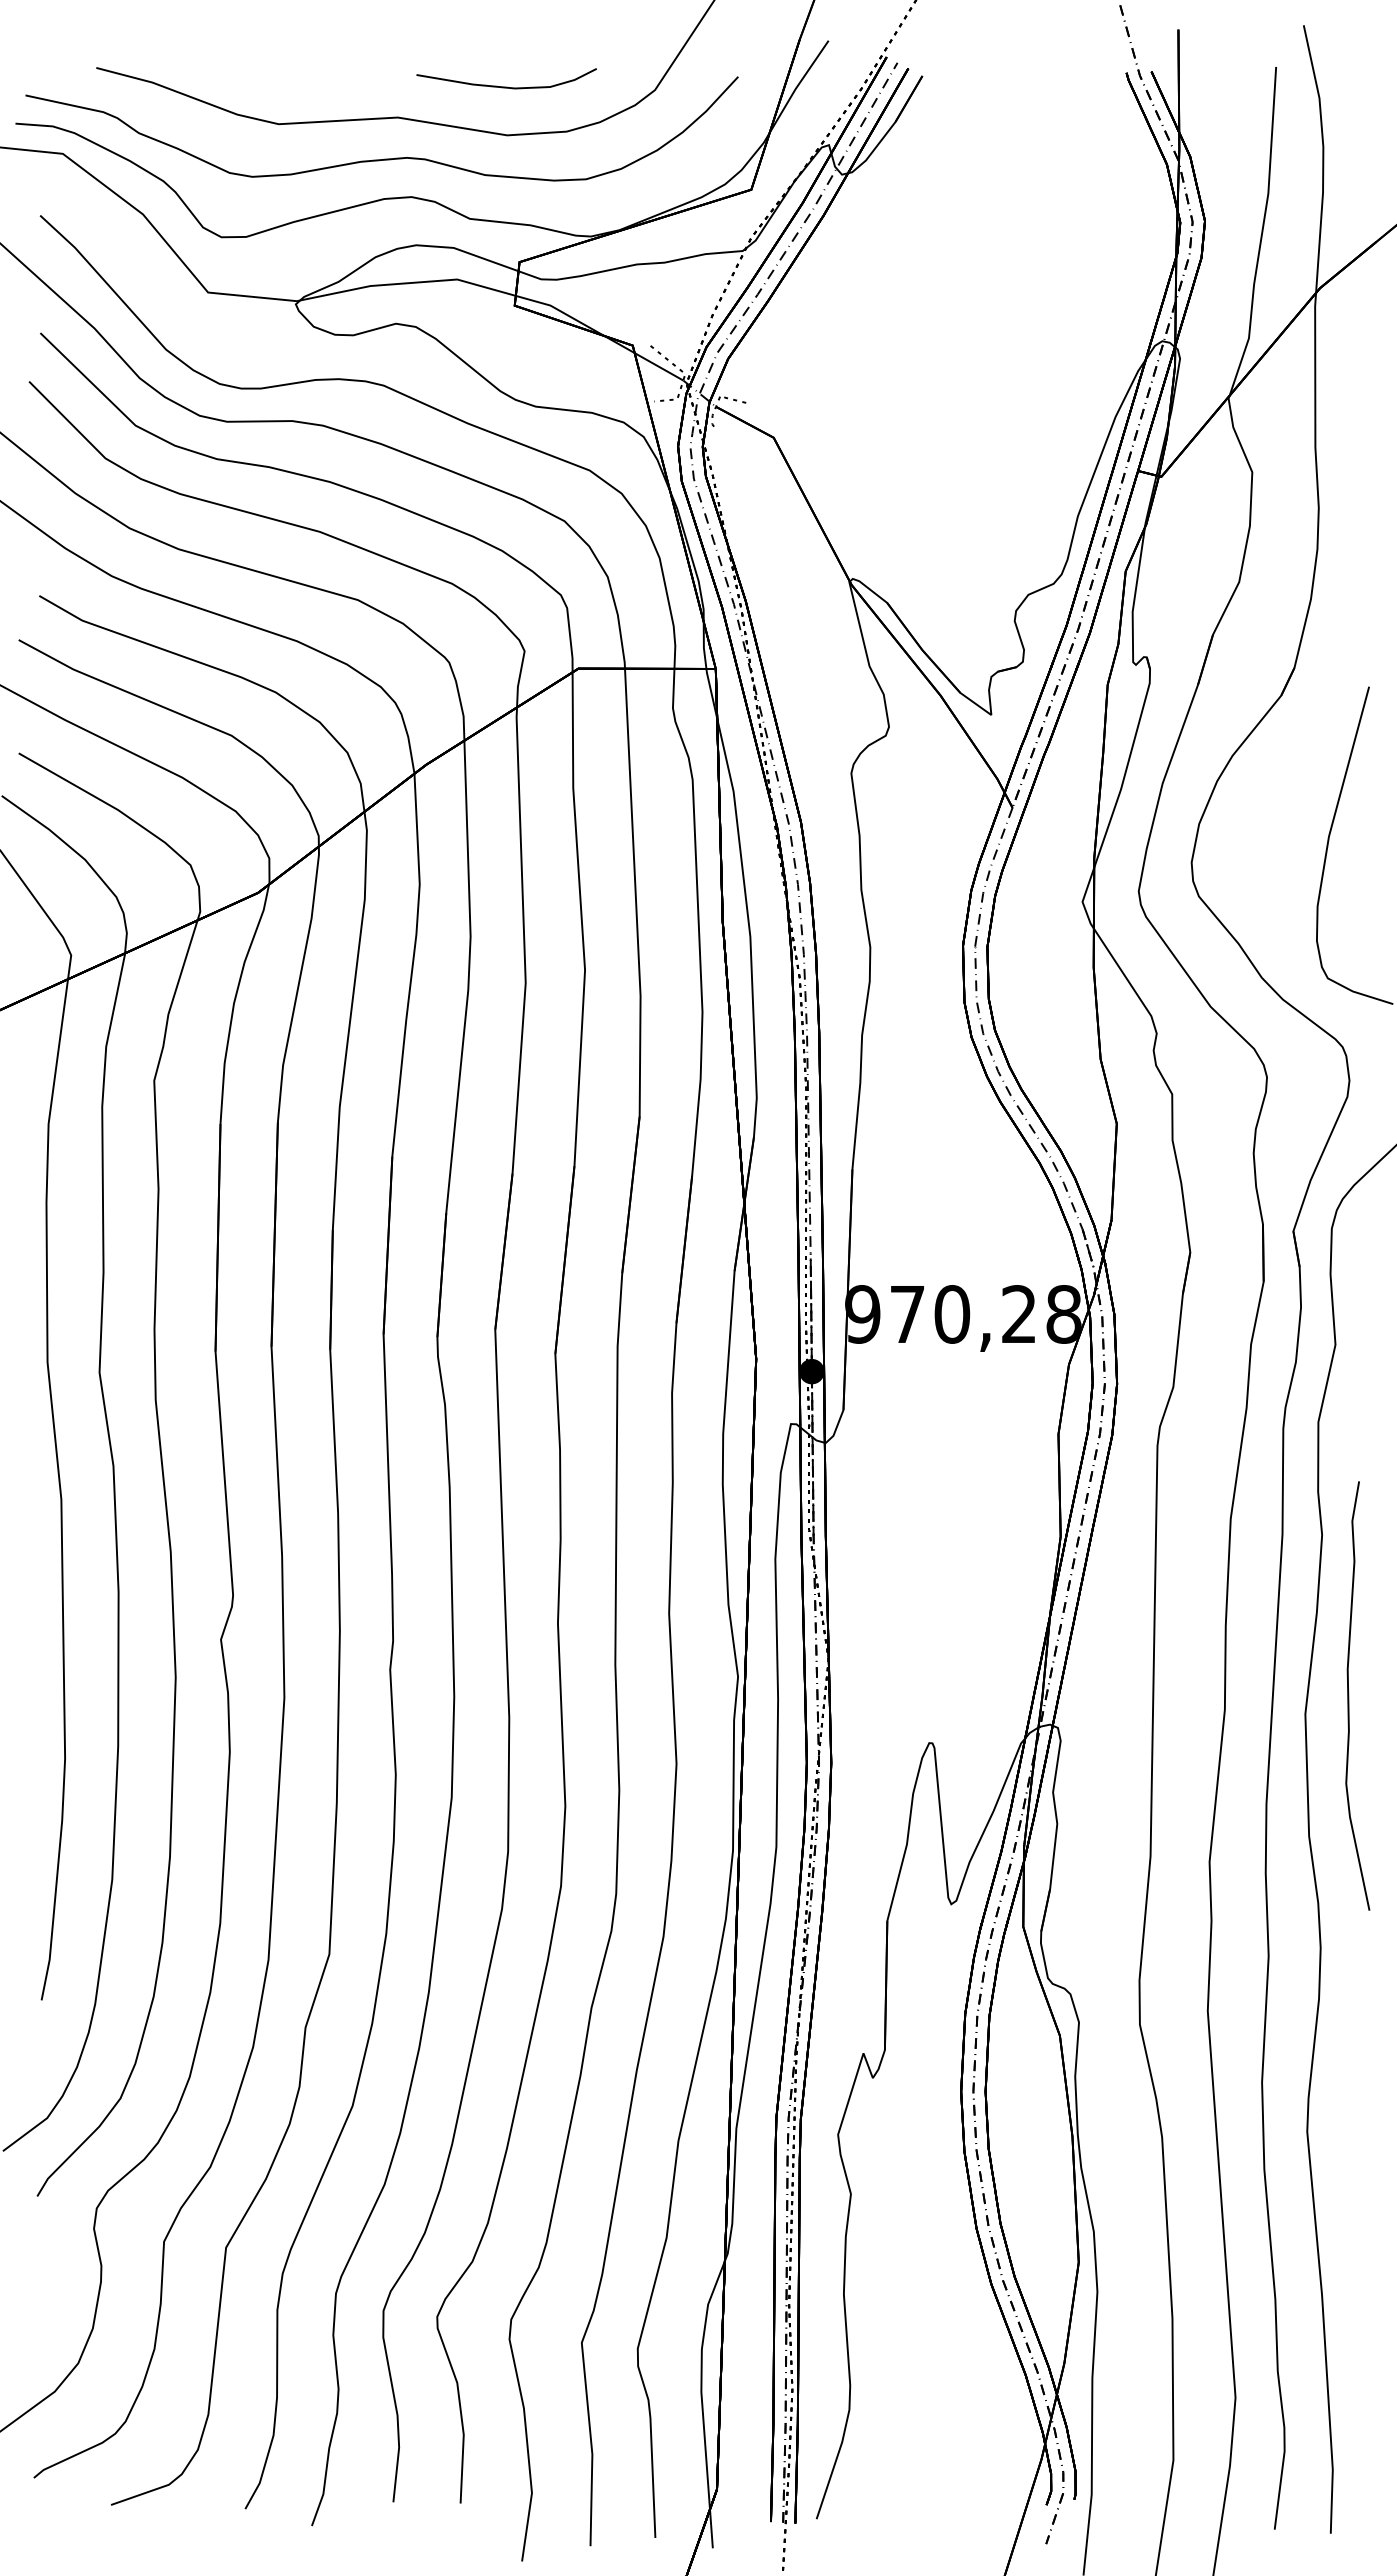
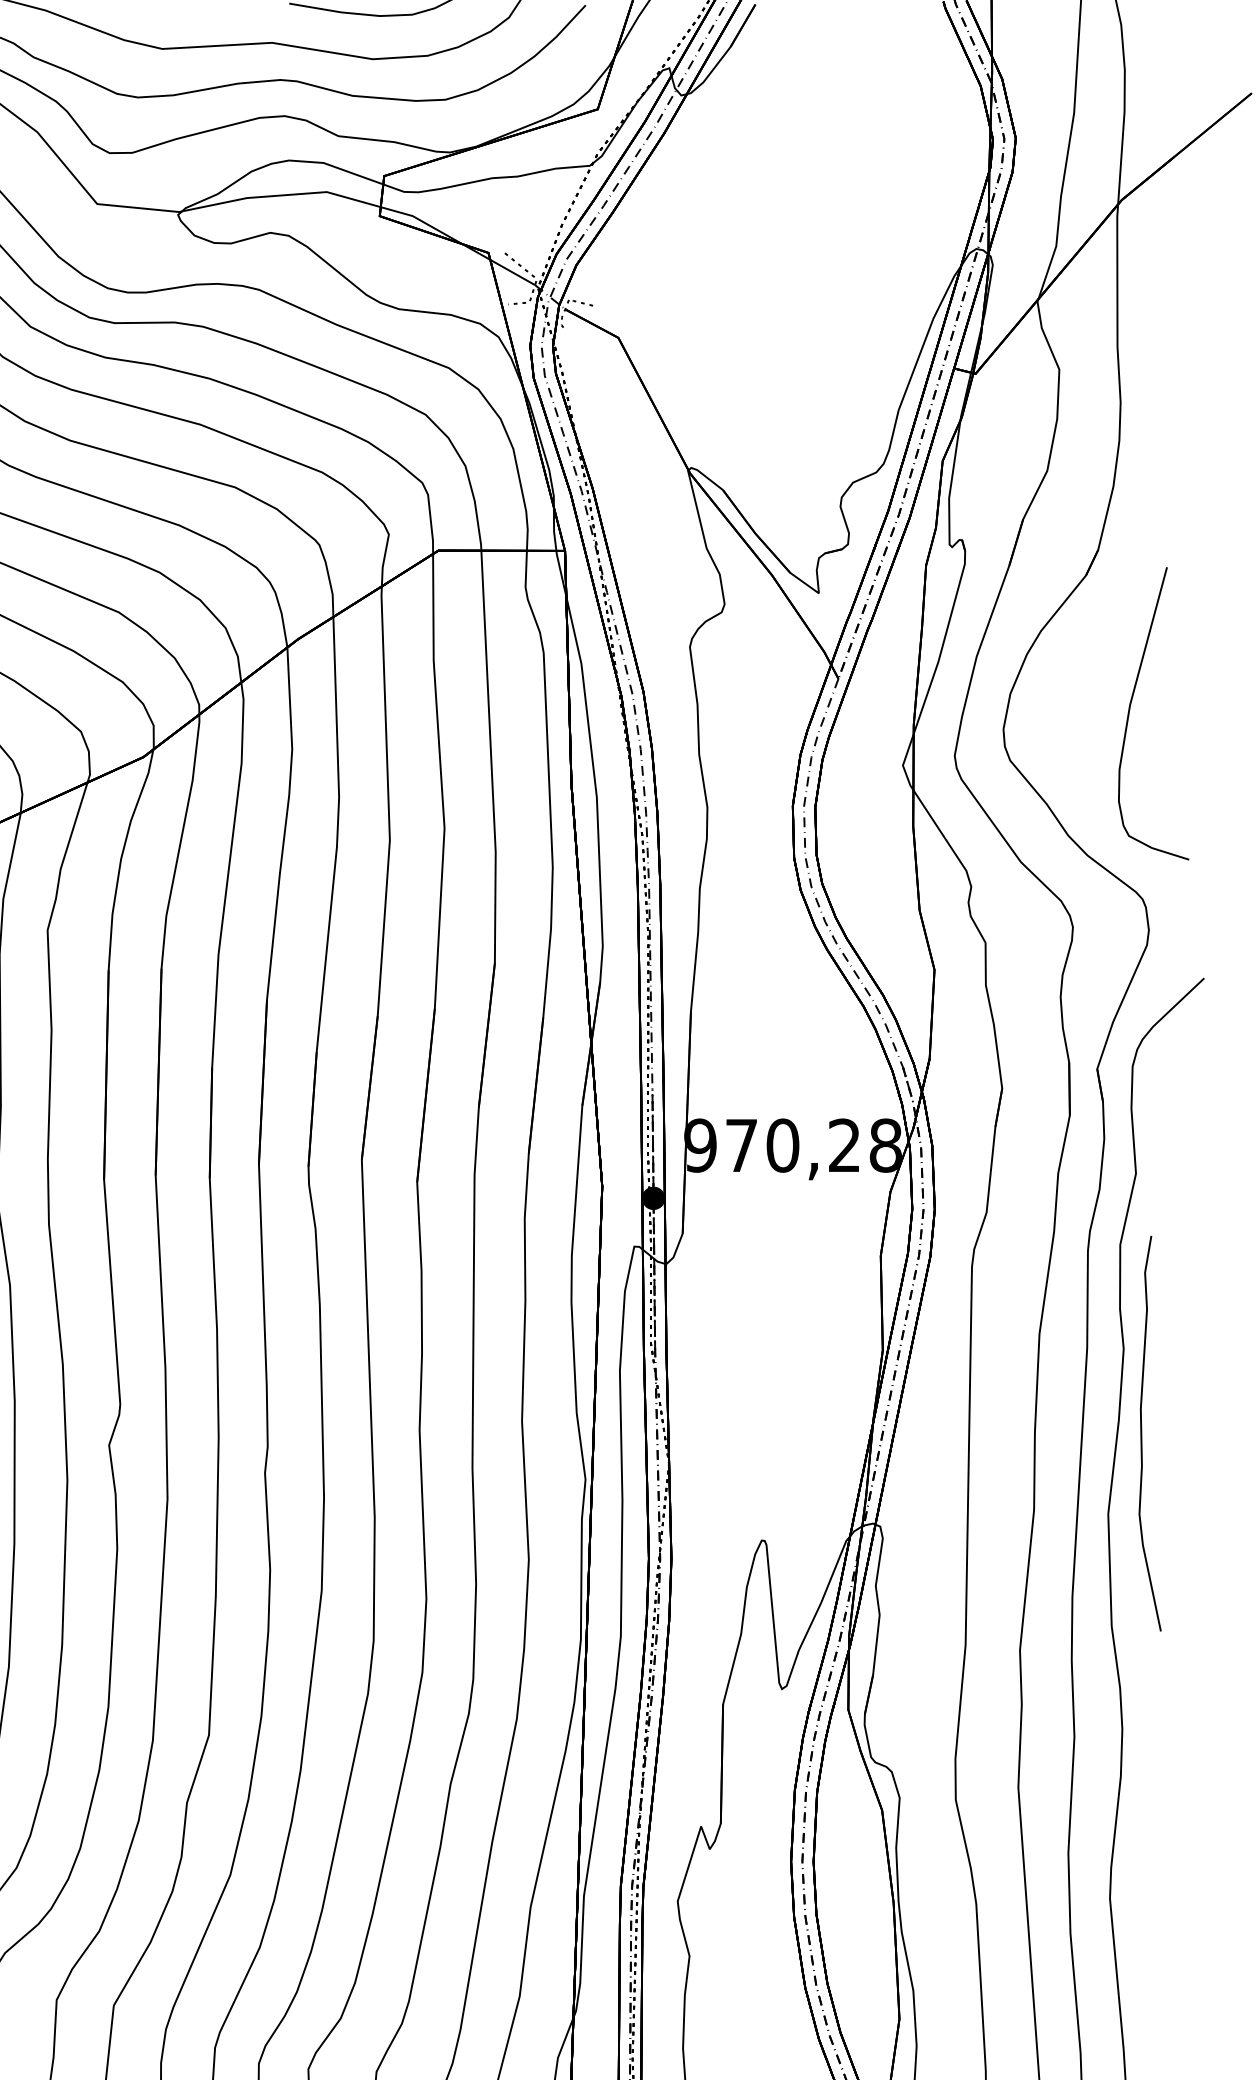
curve: (1349, 1695) -> (1142, 1433), moved

